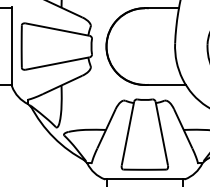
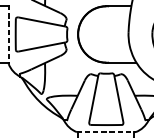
line: (12, 46) -> (8, 34), solid -> dashed
line: (144, 179) -> (106, 132), solid -> dashed

